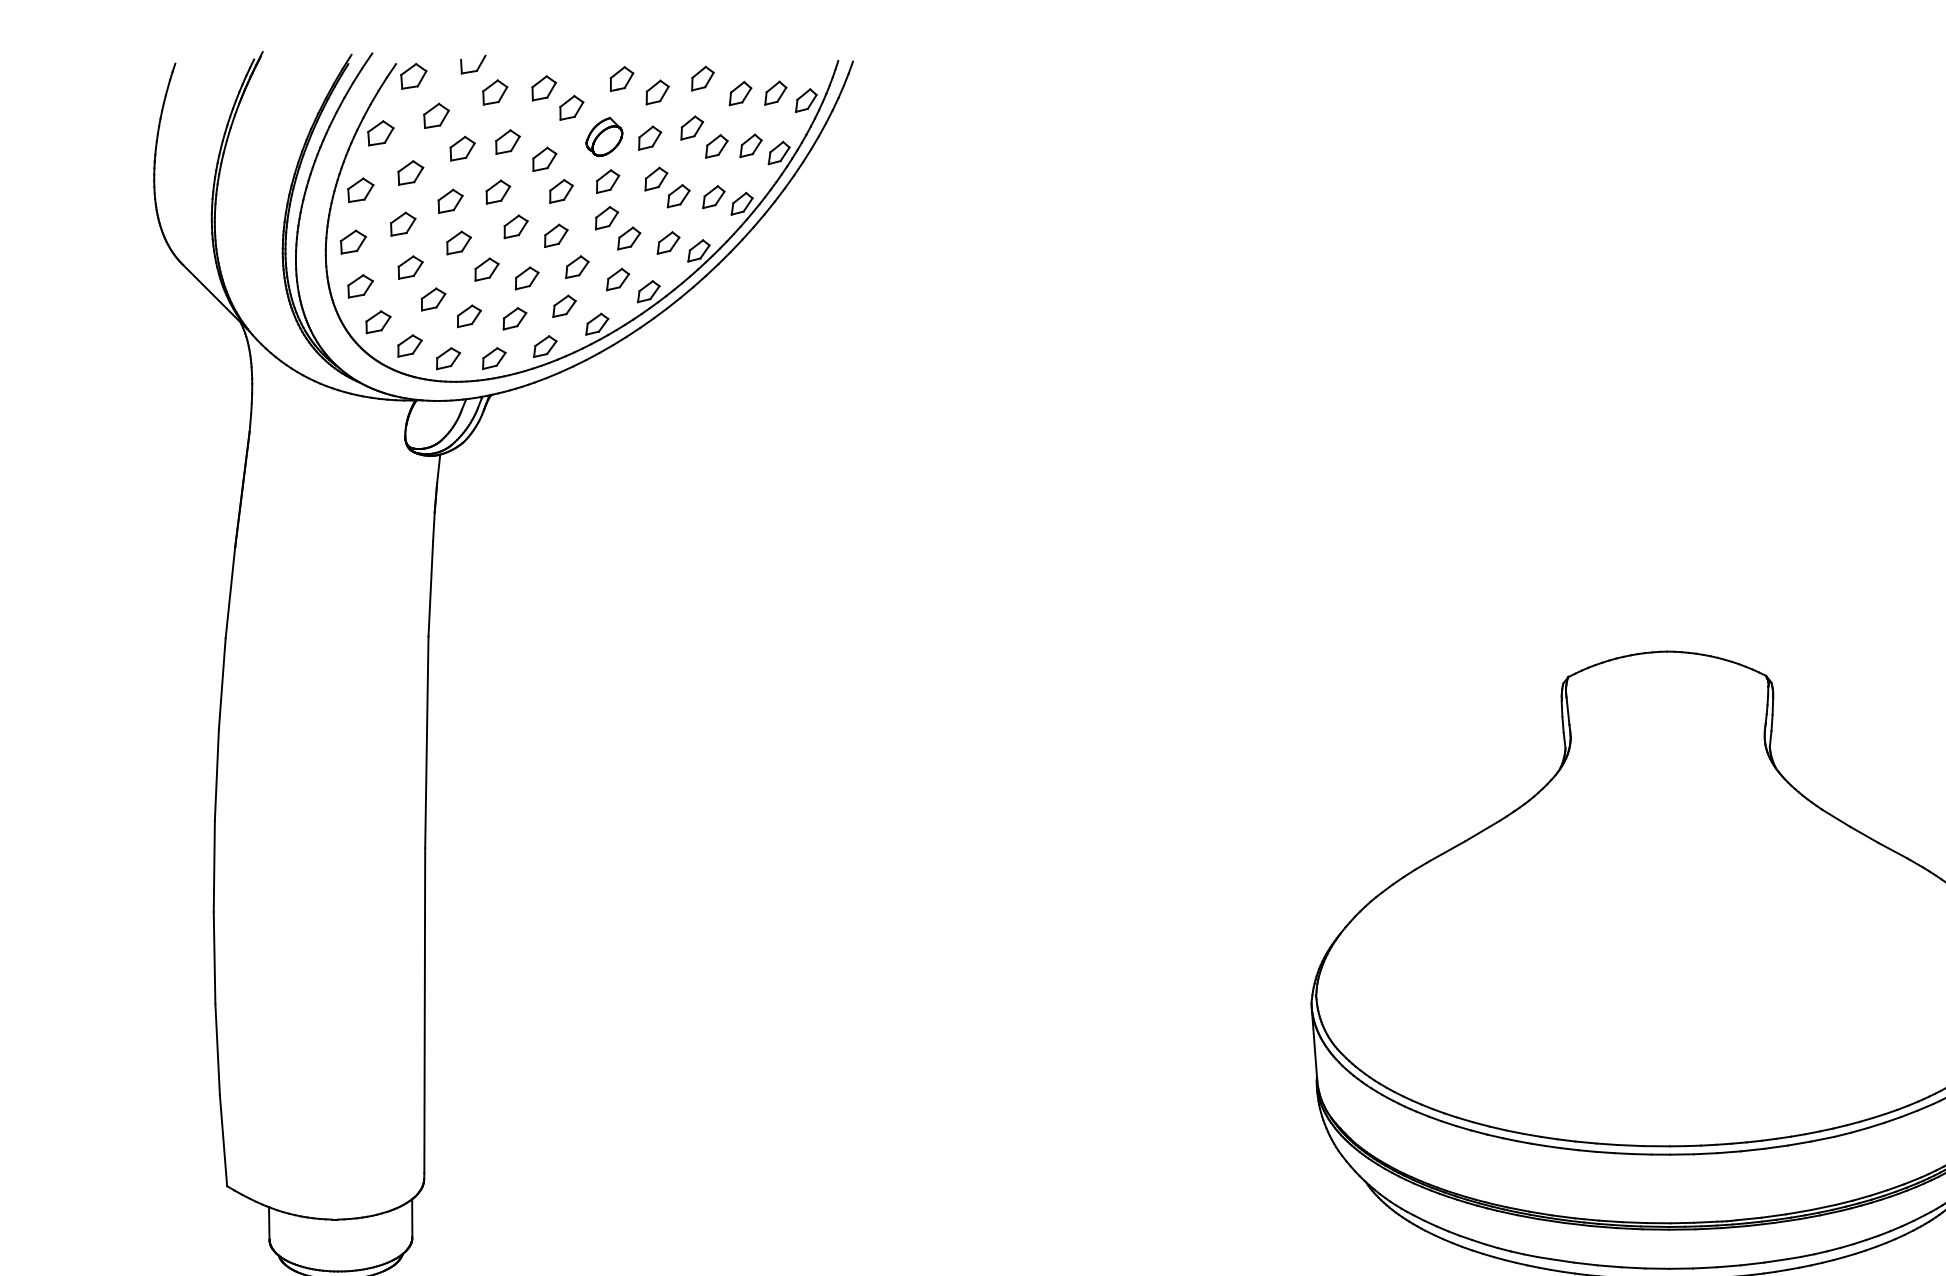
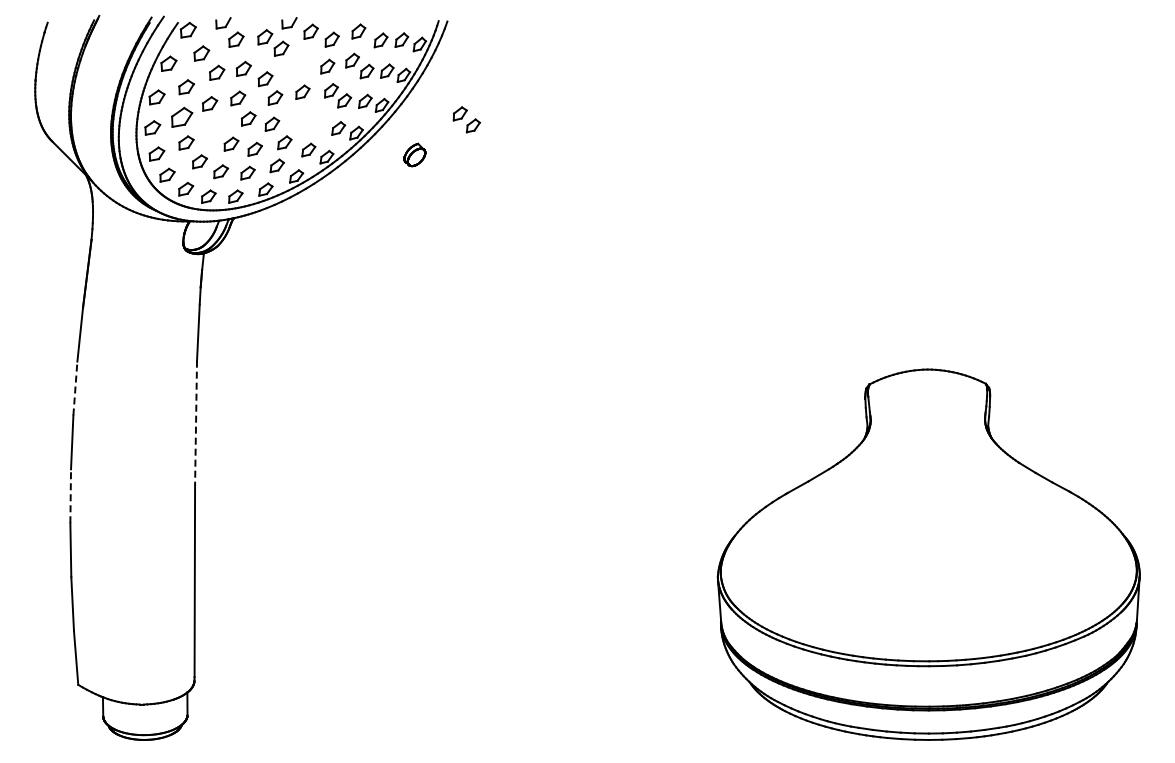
part: (585, 64) -> (289, 23), added
part: (603, 136) -> (414, 154), moved
part: (402, 224) -> (181, 117), size x1.4
part: (617, 227) -> (466, 119), moved
part: (459, 242) -> (215, 128), removed
line: (222, 683) -> (75, 388), solid -> dashed
line: (427, 743) -> (196, 423), solid -> dashed
line: (213, 866) -> (70, 496), solid -> dashed

